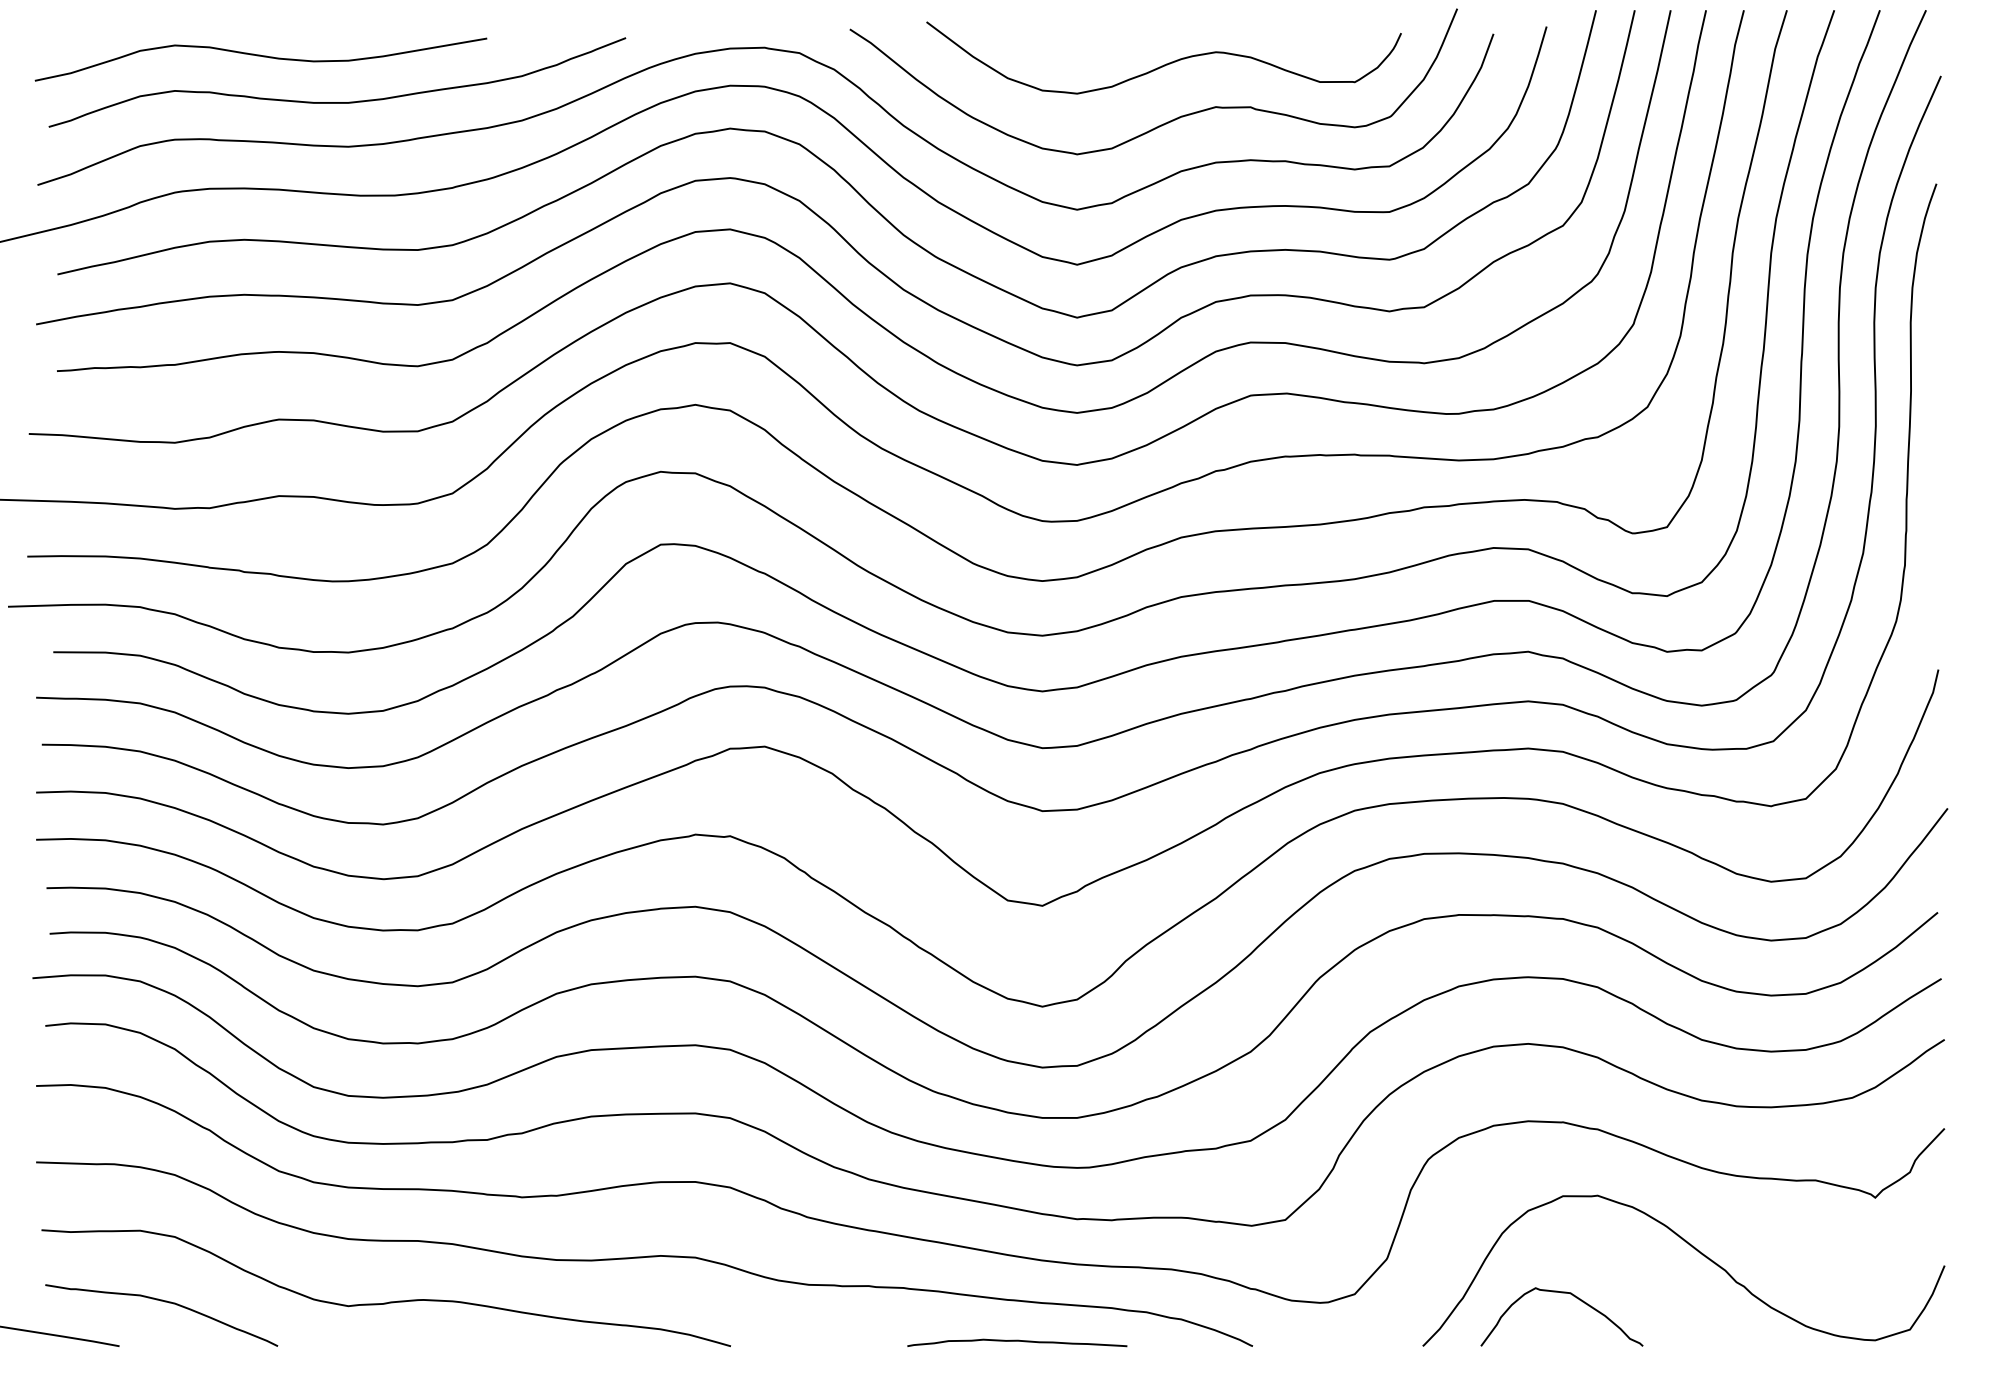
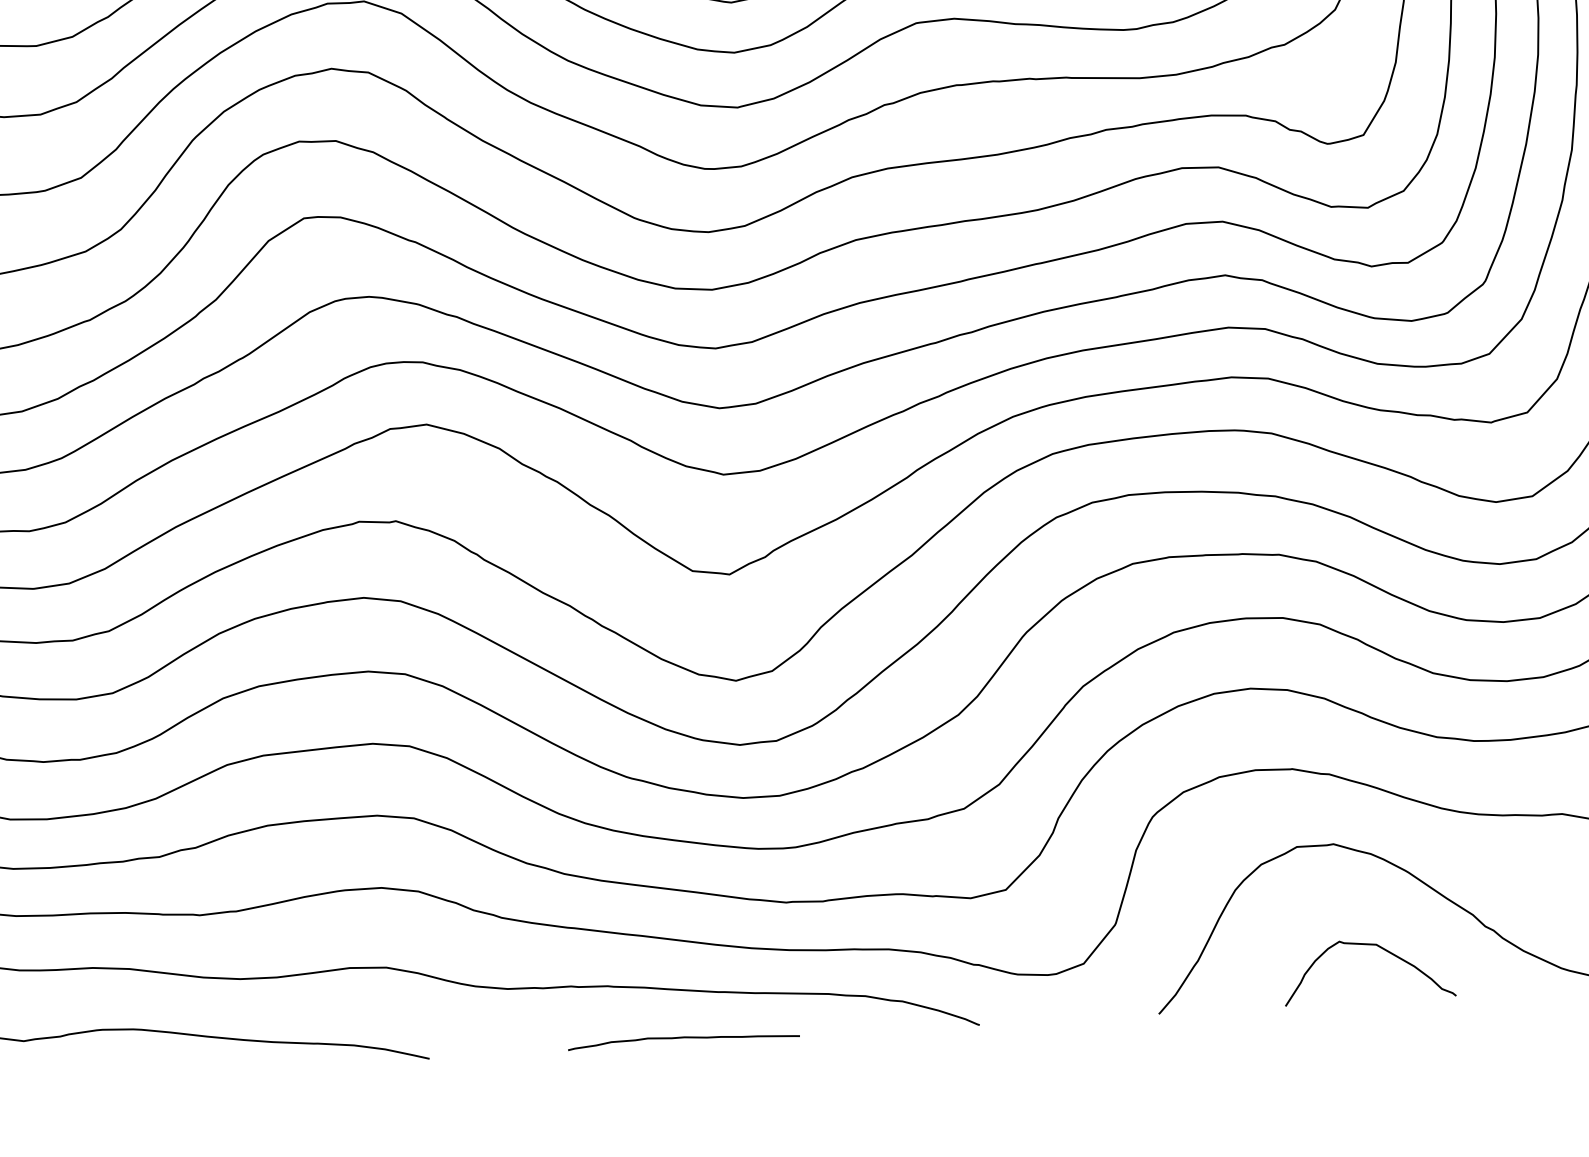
curve: (1561, 1293) -> (1366, 945), moved
curve: (1017, 1341) -> (683, 1038), moved

